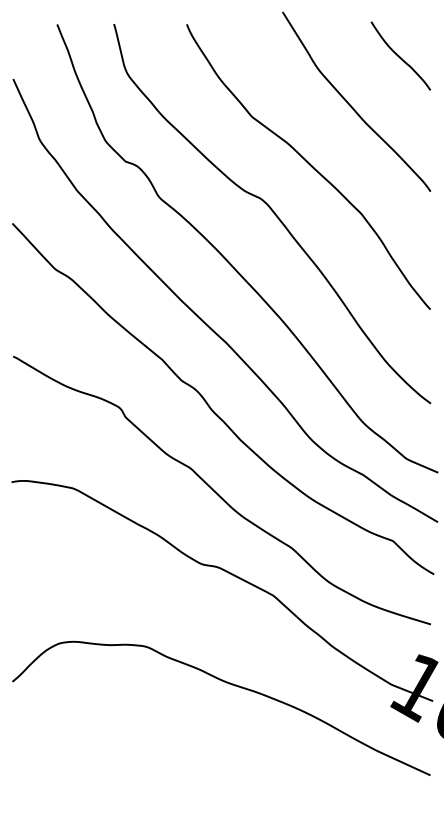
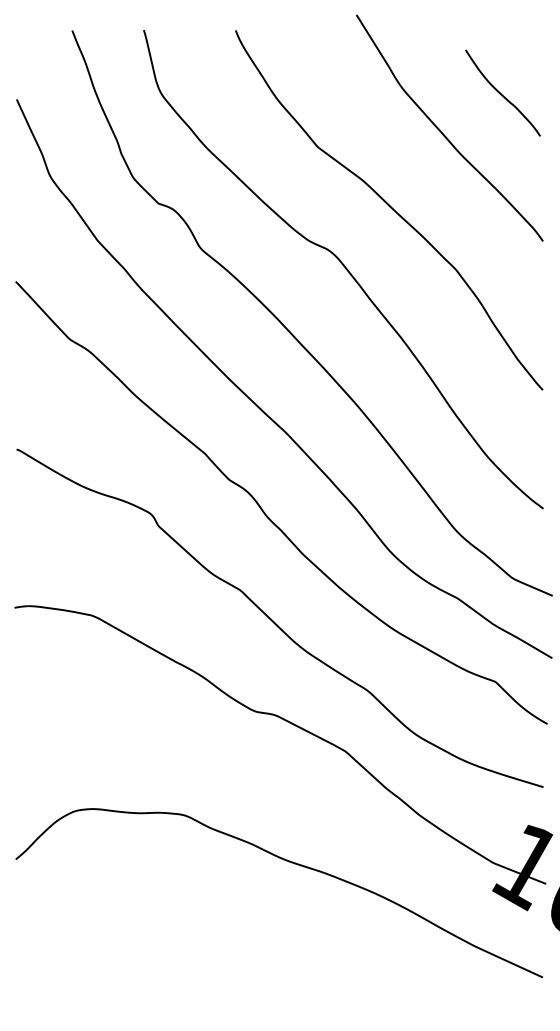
curve: (399, 55) -> (501, 92), moved

